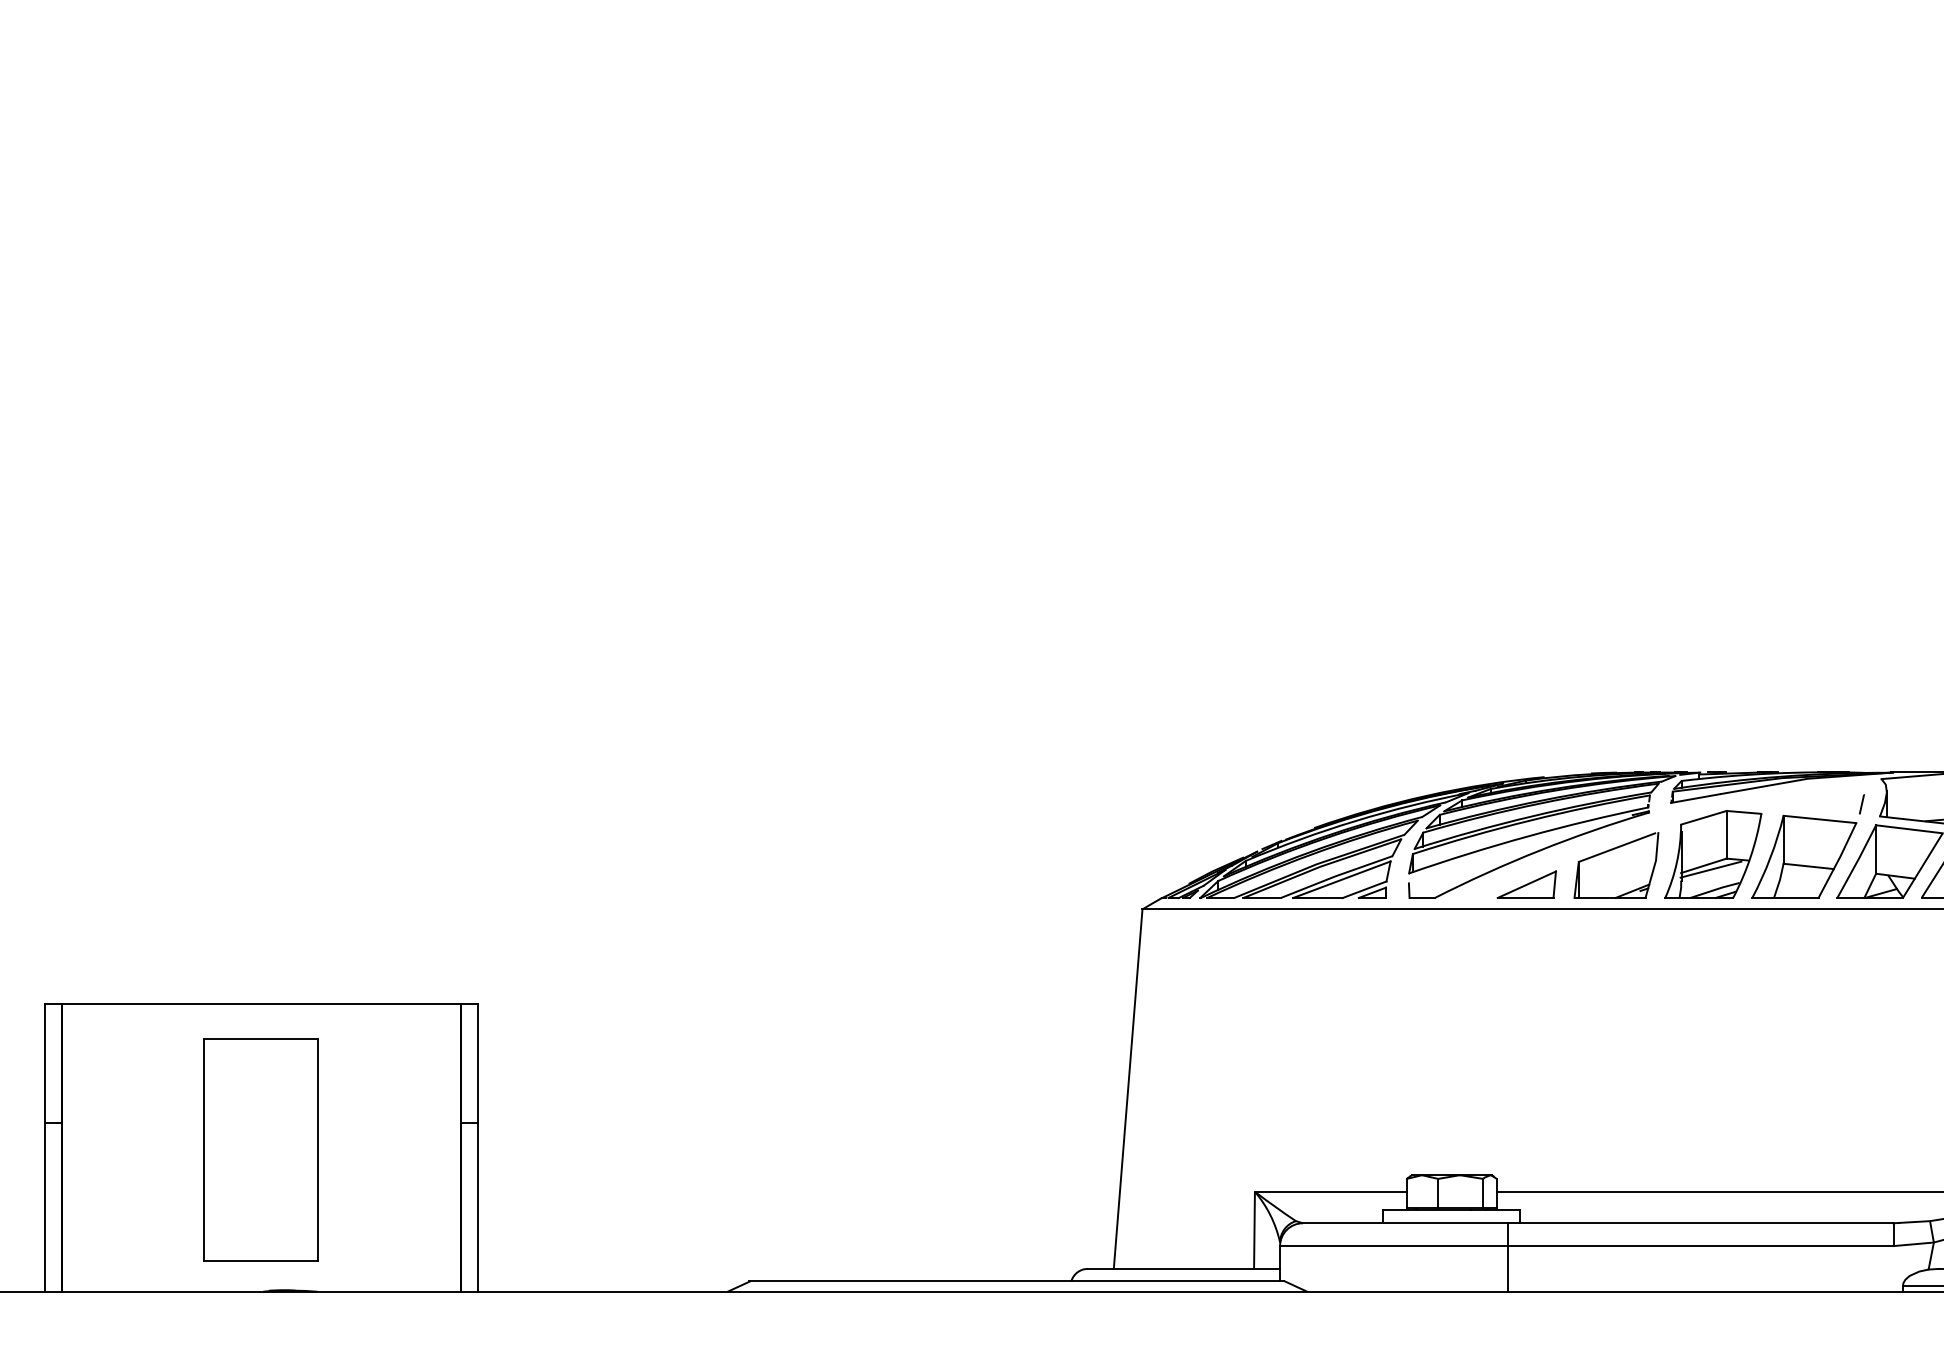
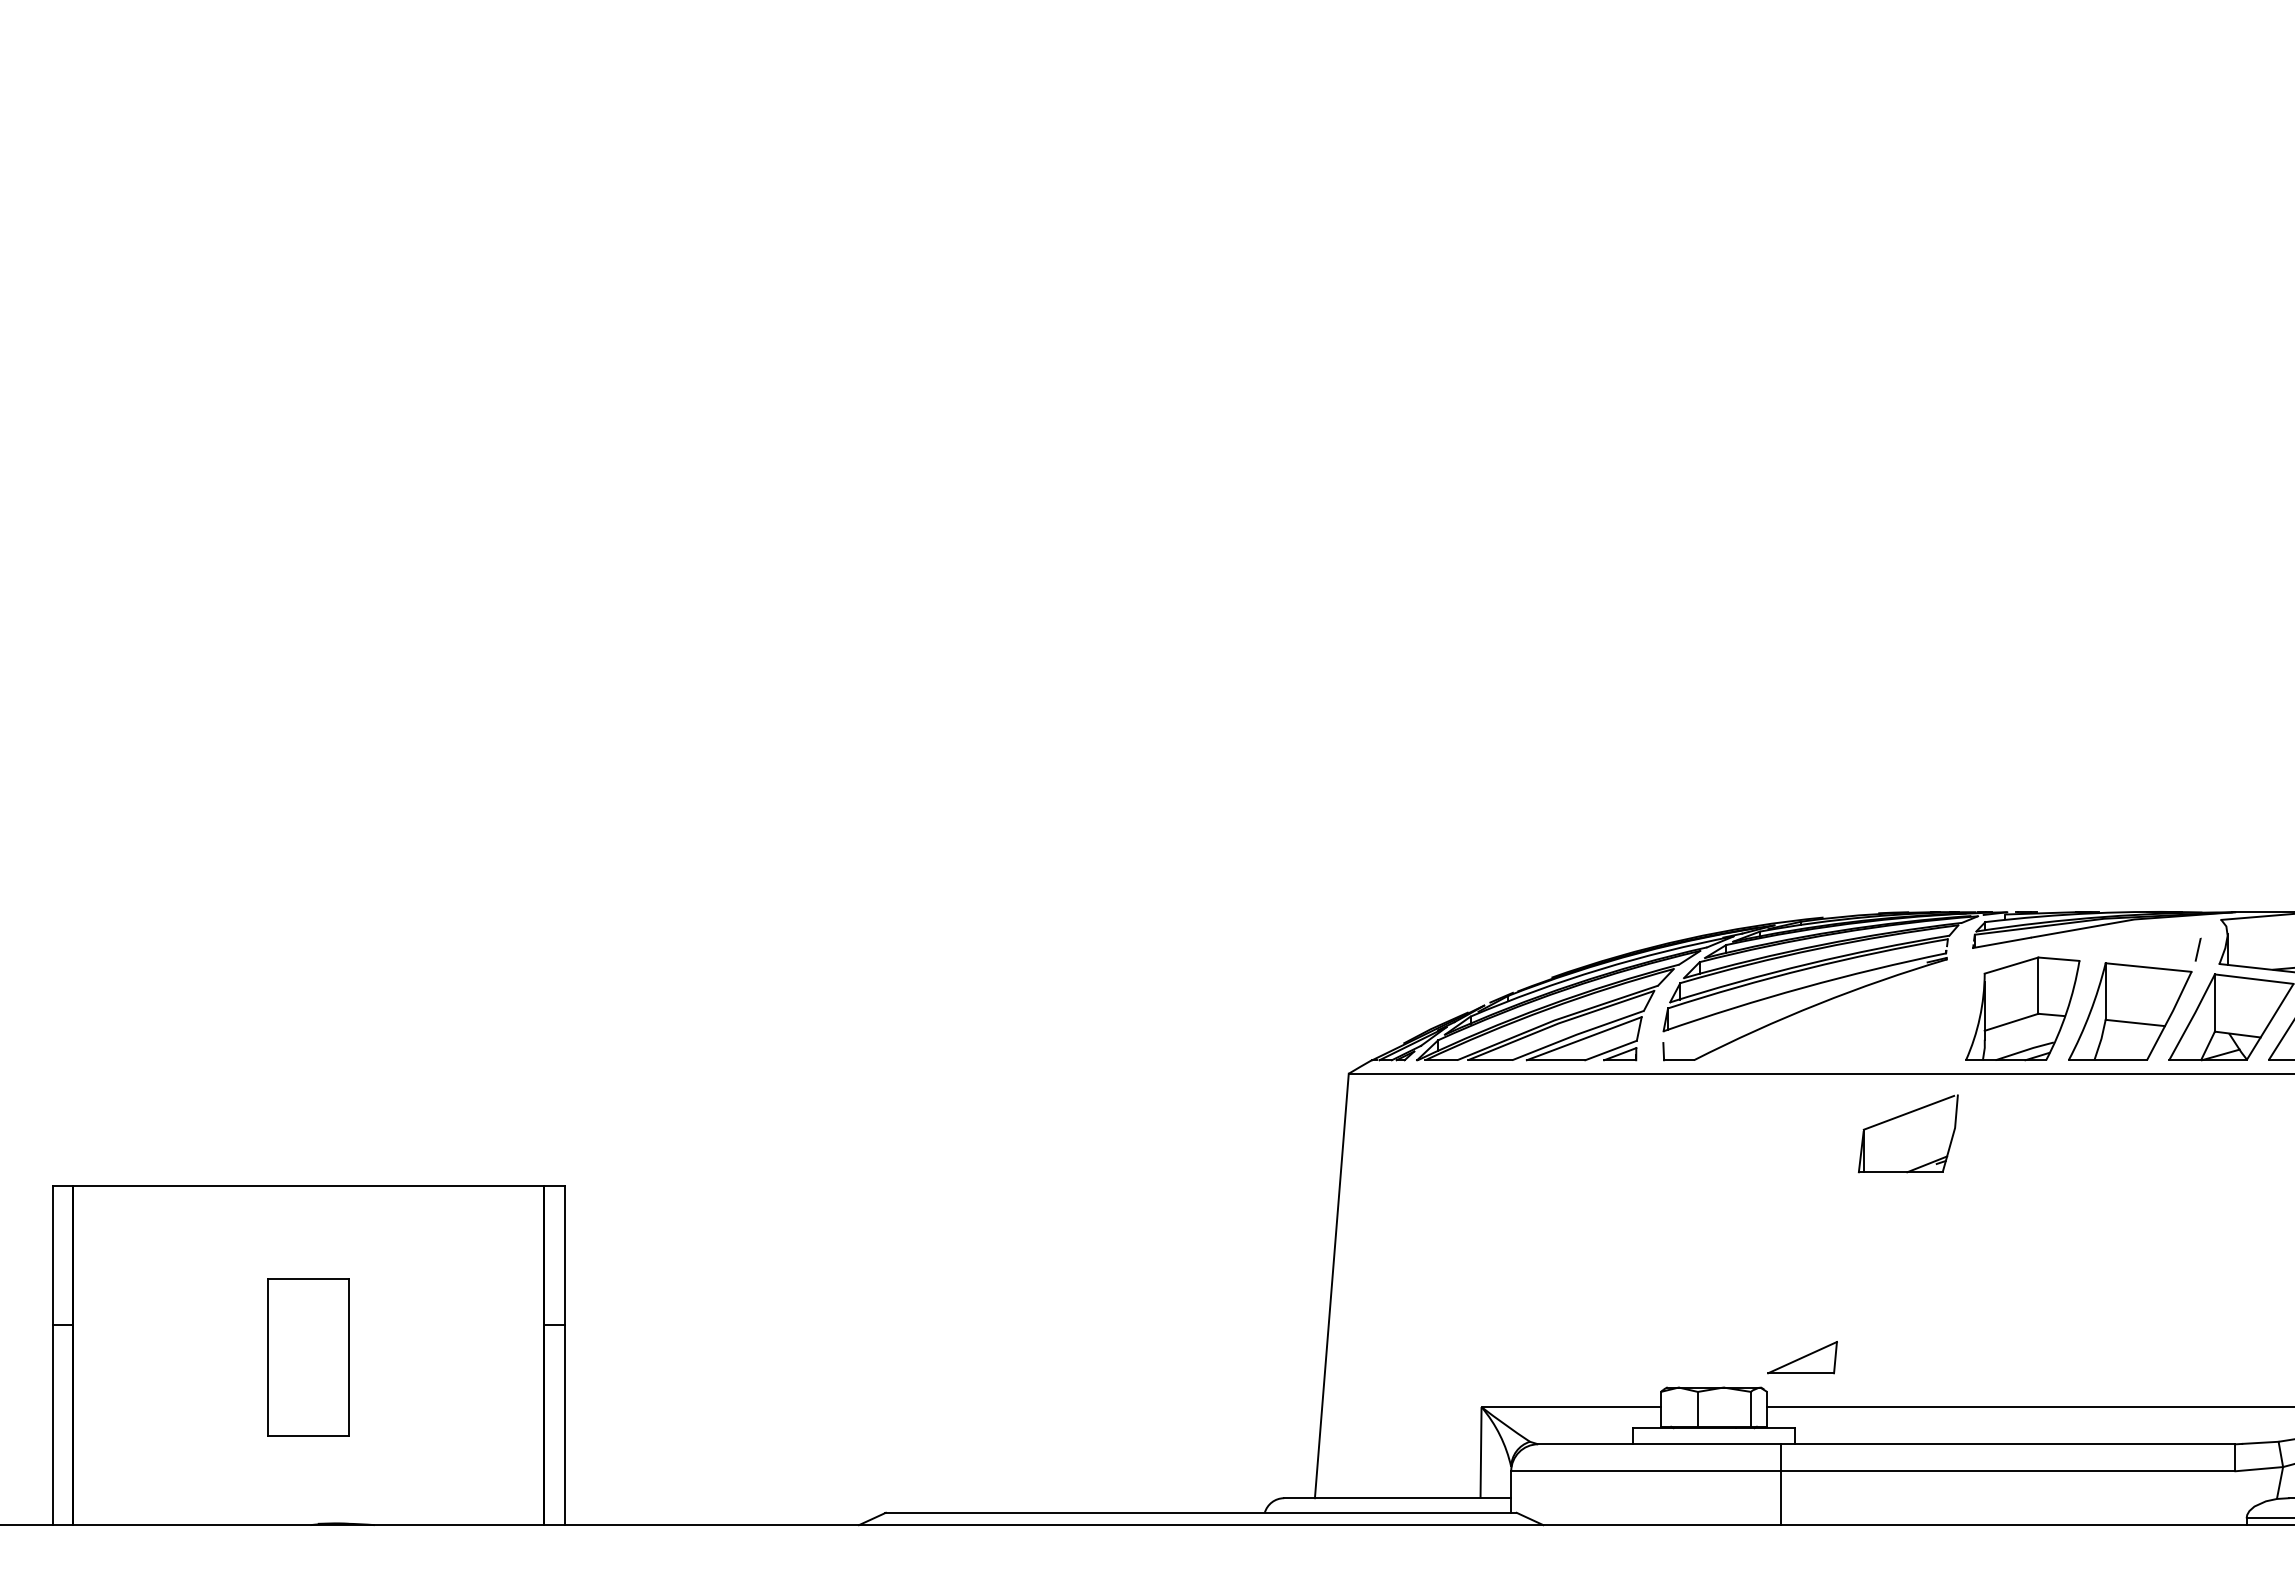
part: (1616, 865) -> (1908, 1133), moved
line: (1710, 869) -> (2019, 1026), removed
part: (1526, 884) -> (1802, 1357), moved
part: (261, 1149) -> (308, 1357), size x0.6

